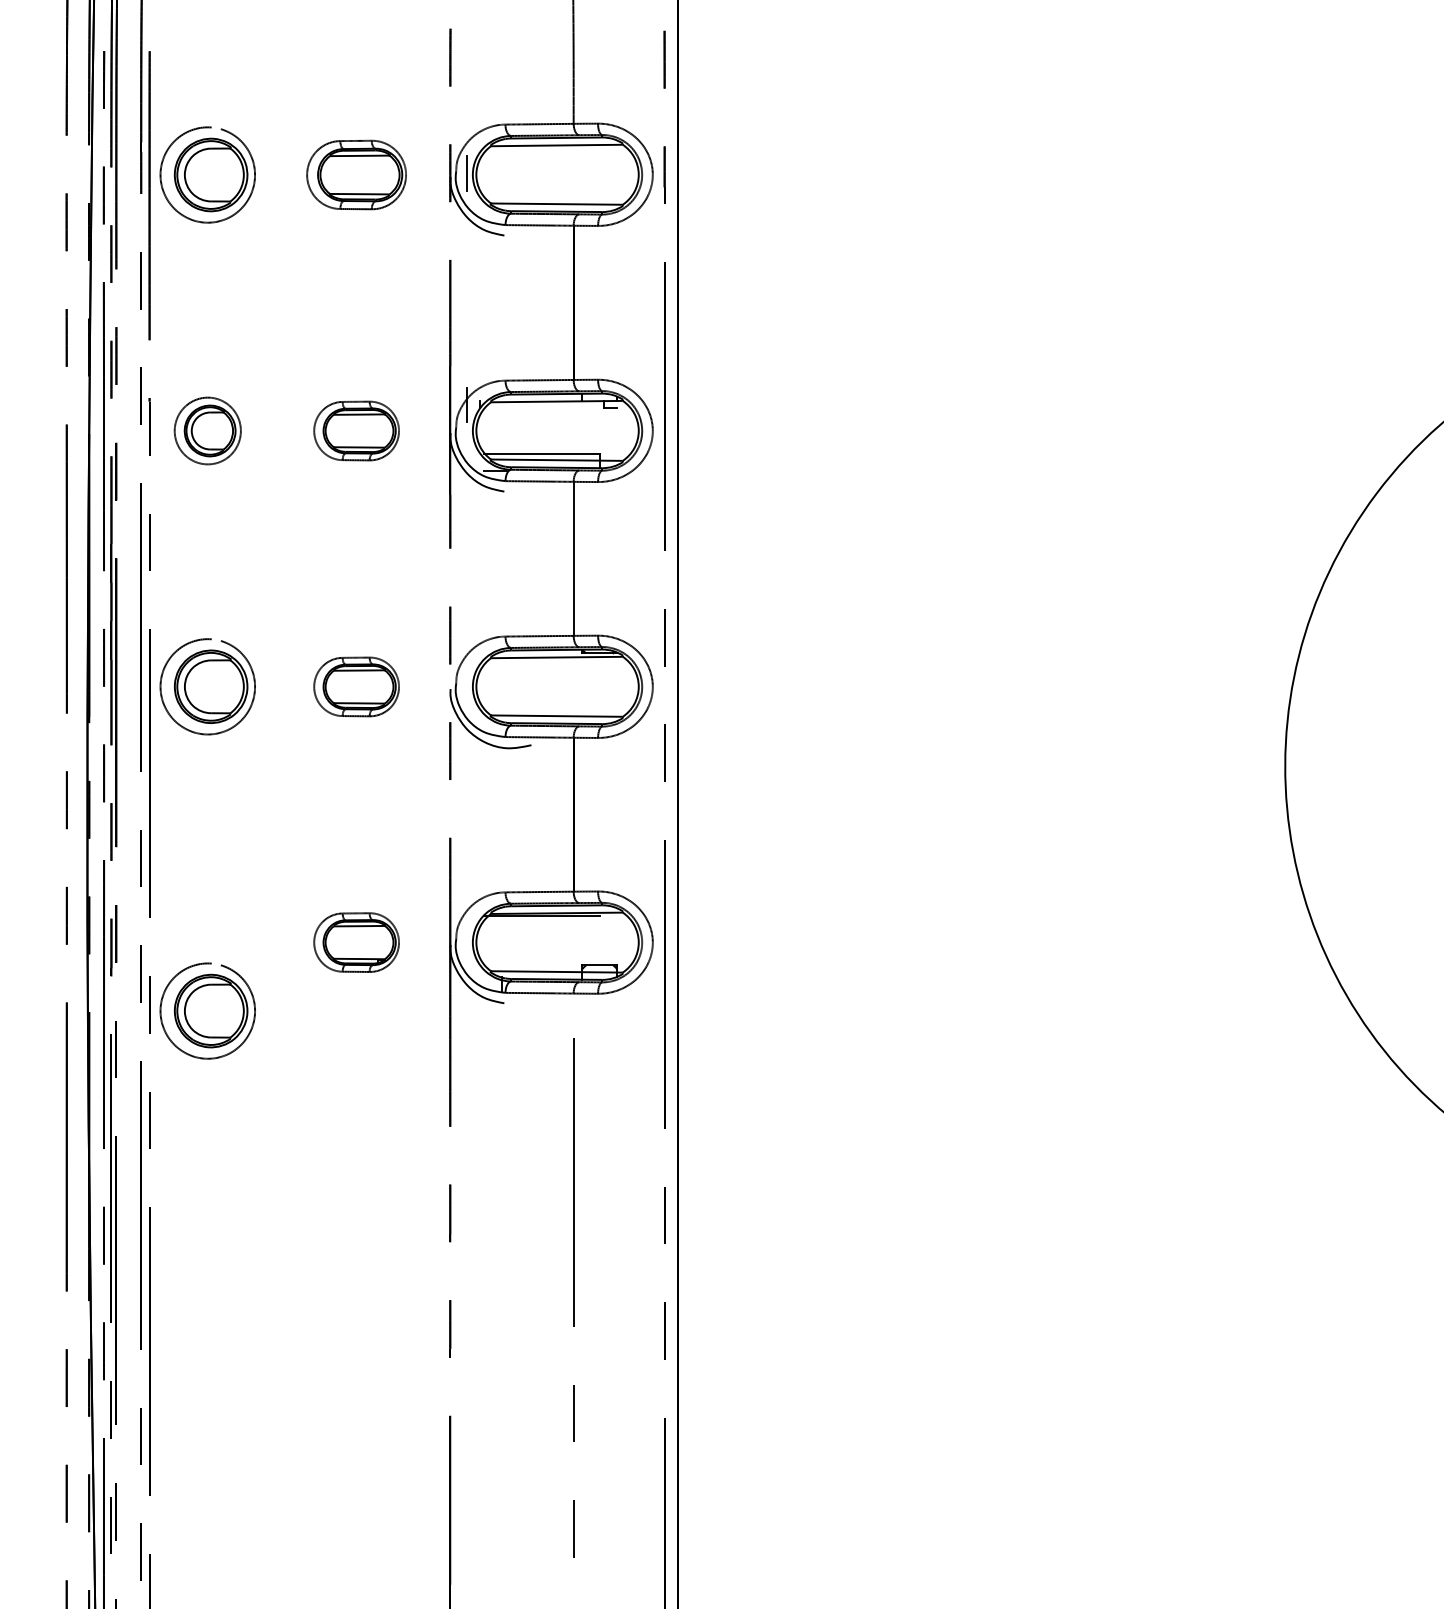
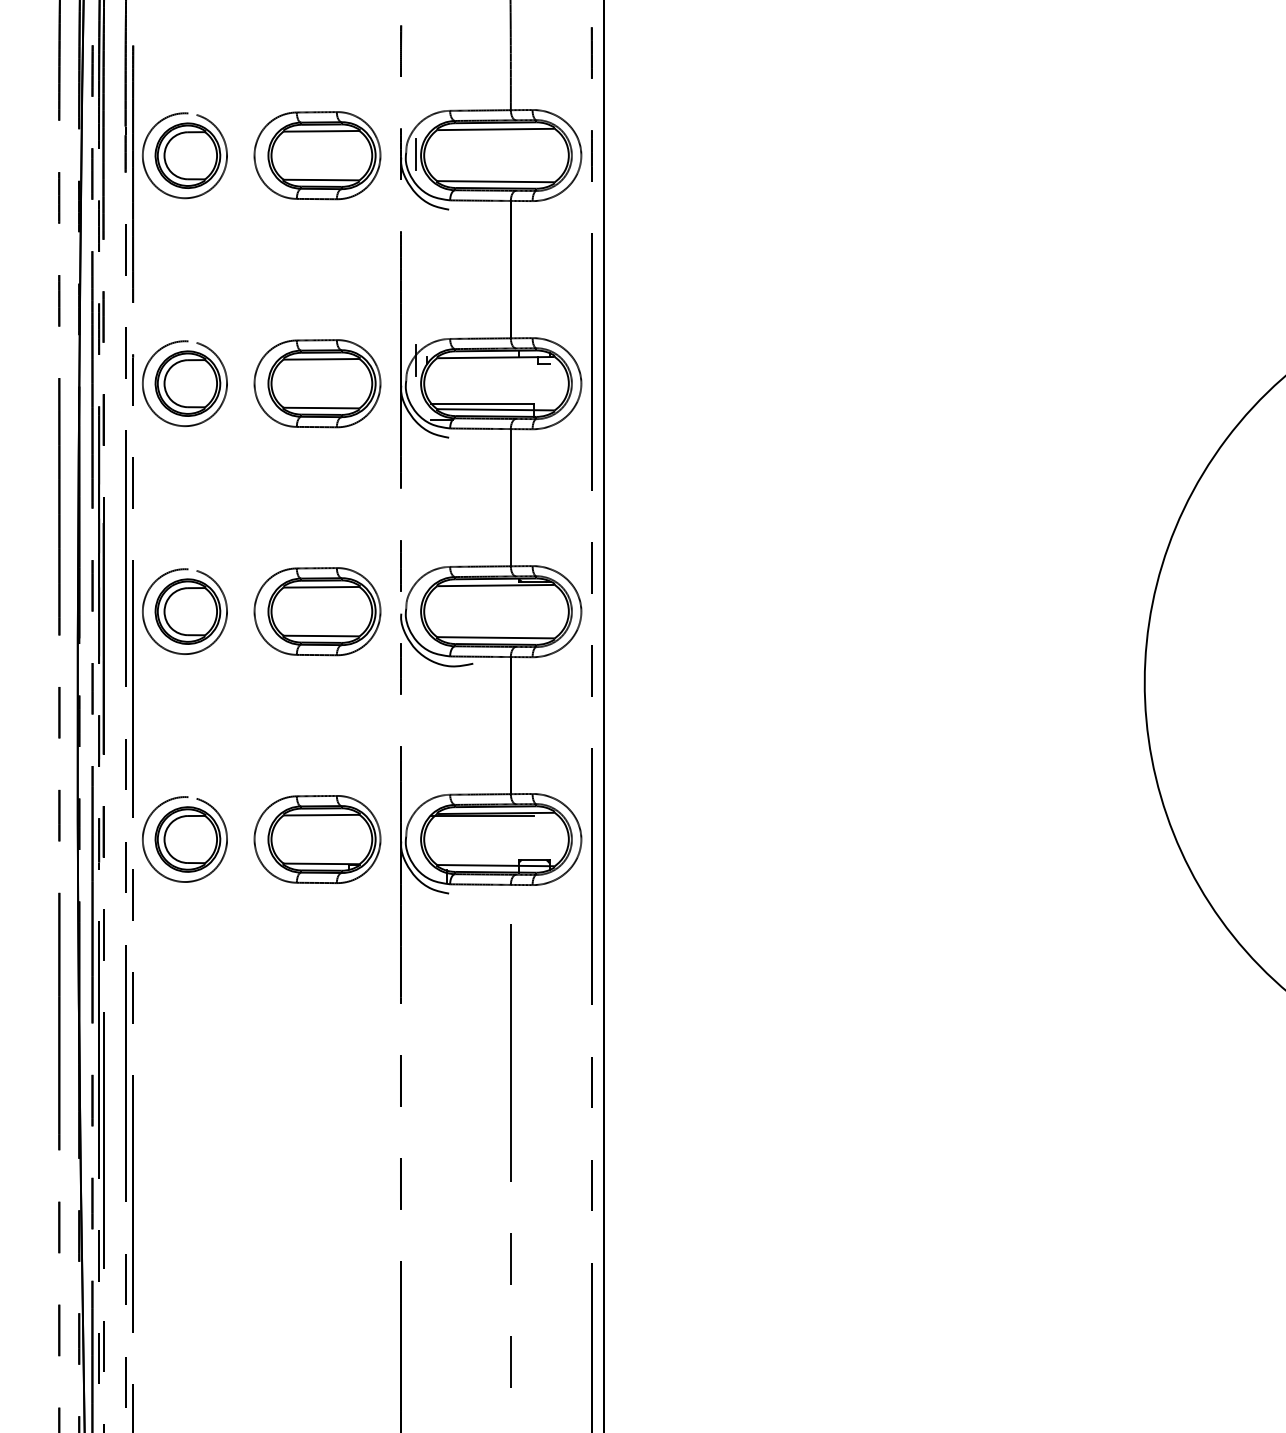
part: (356, 174) -> (317, 155), size x1.43
part: (207, 430) -> (184, 383), size x1.43
part: (356, 430) -> (317, 383), size x1.67
part: (356, 686) -> (317, 611), size x1.67
part: (356, 942) -> (317, 839), size x1.67
part: (207, 1011) -> (184, 839), moved

